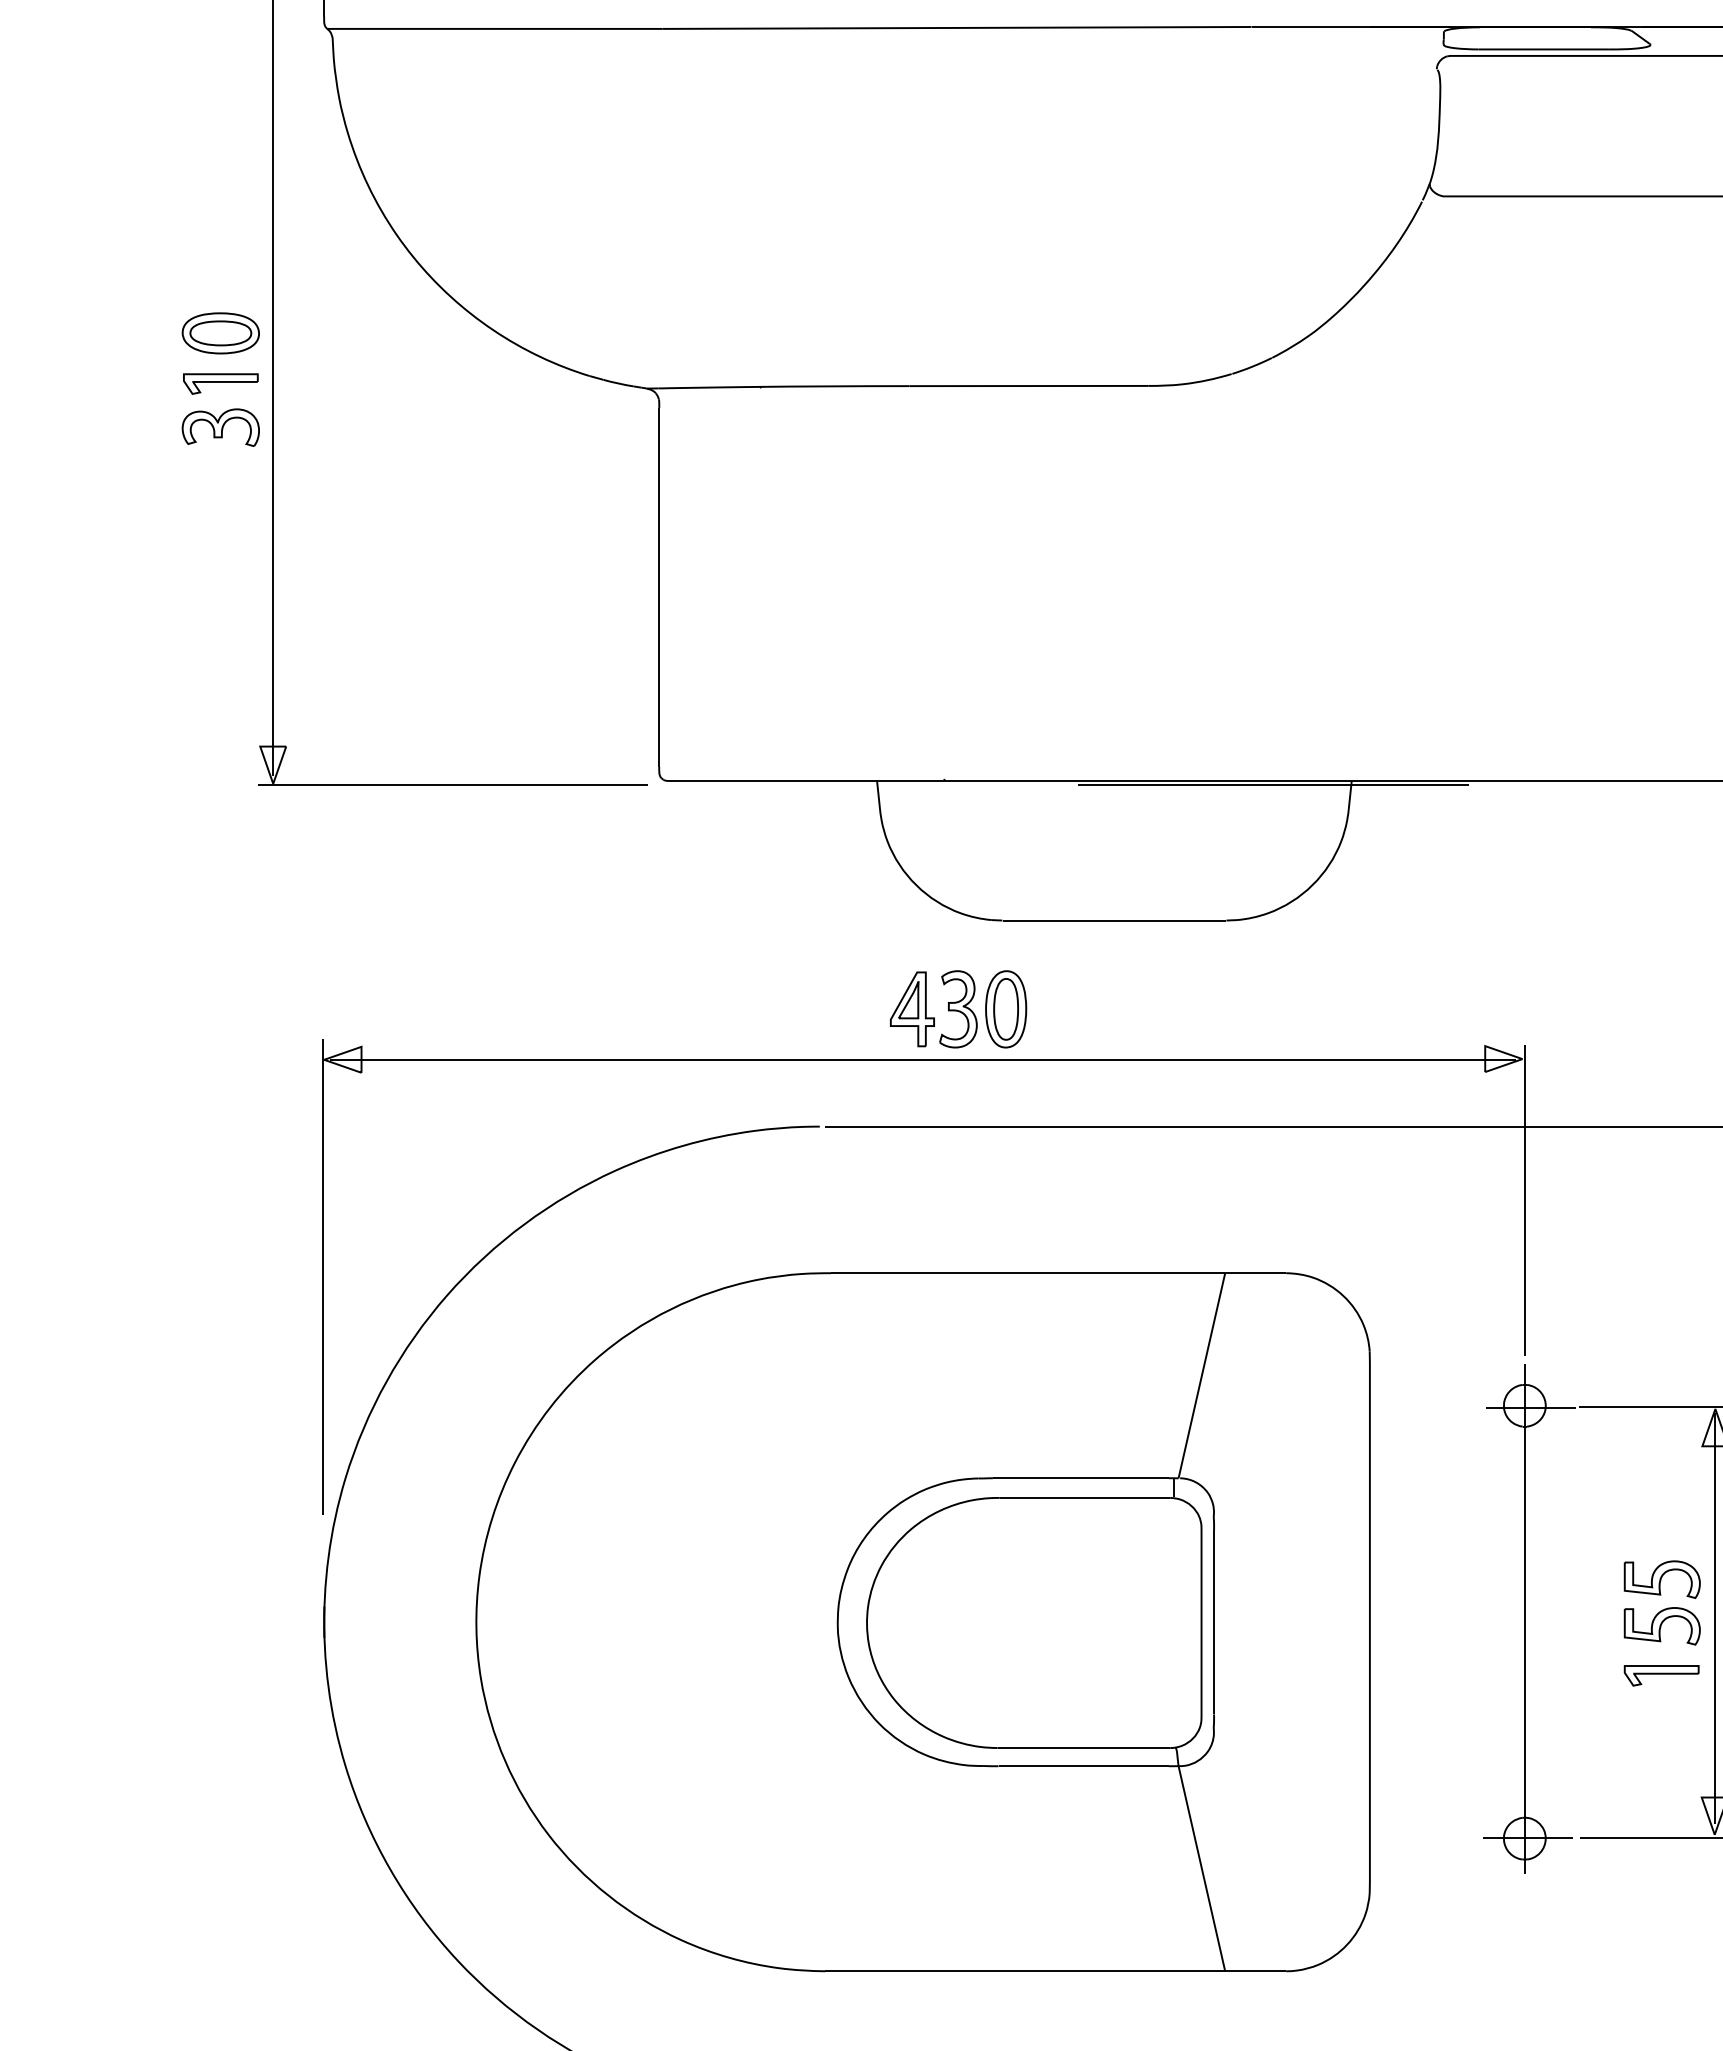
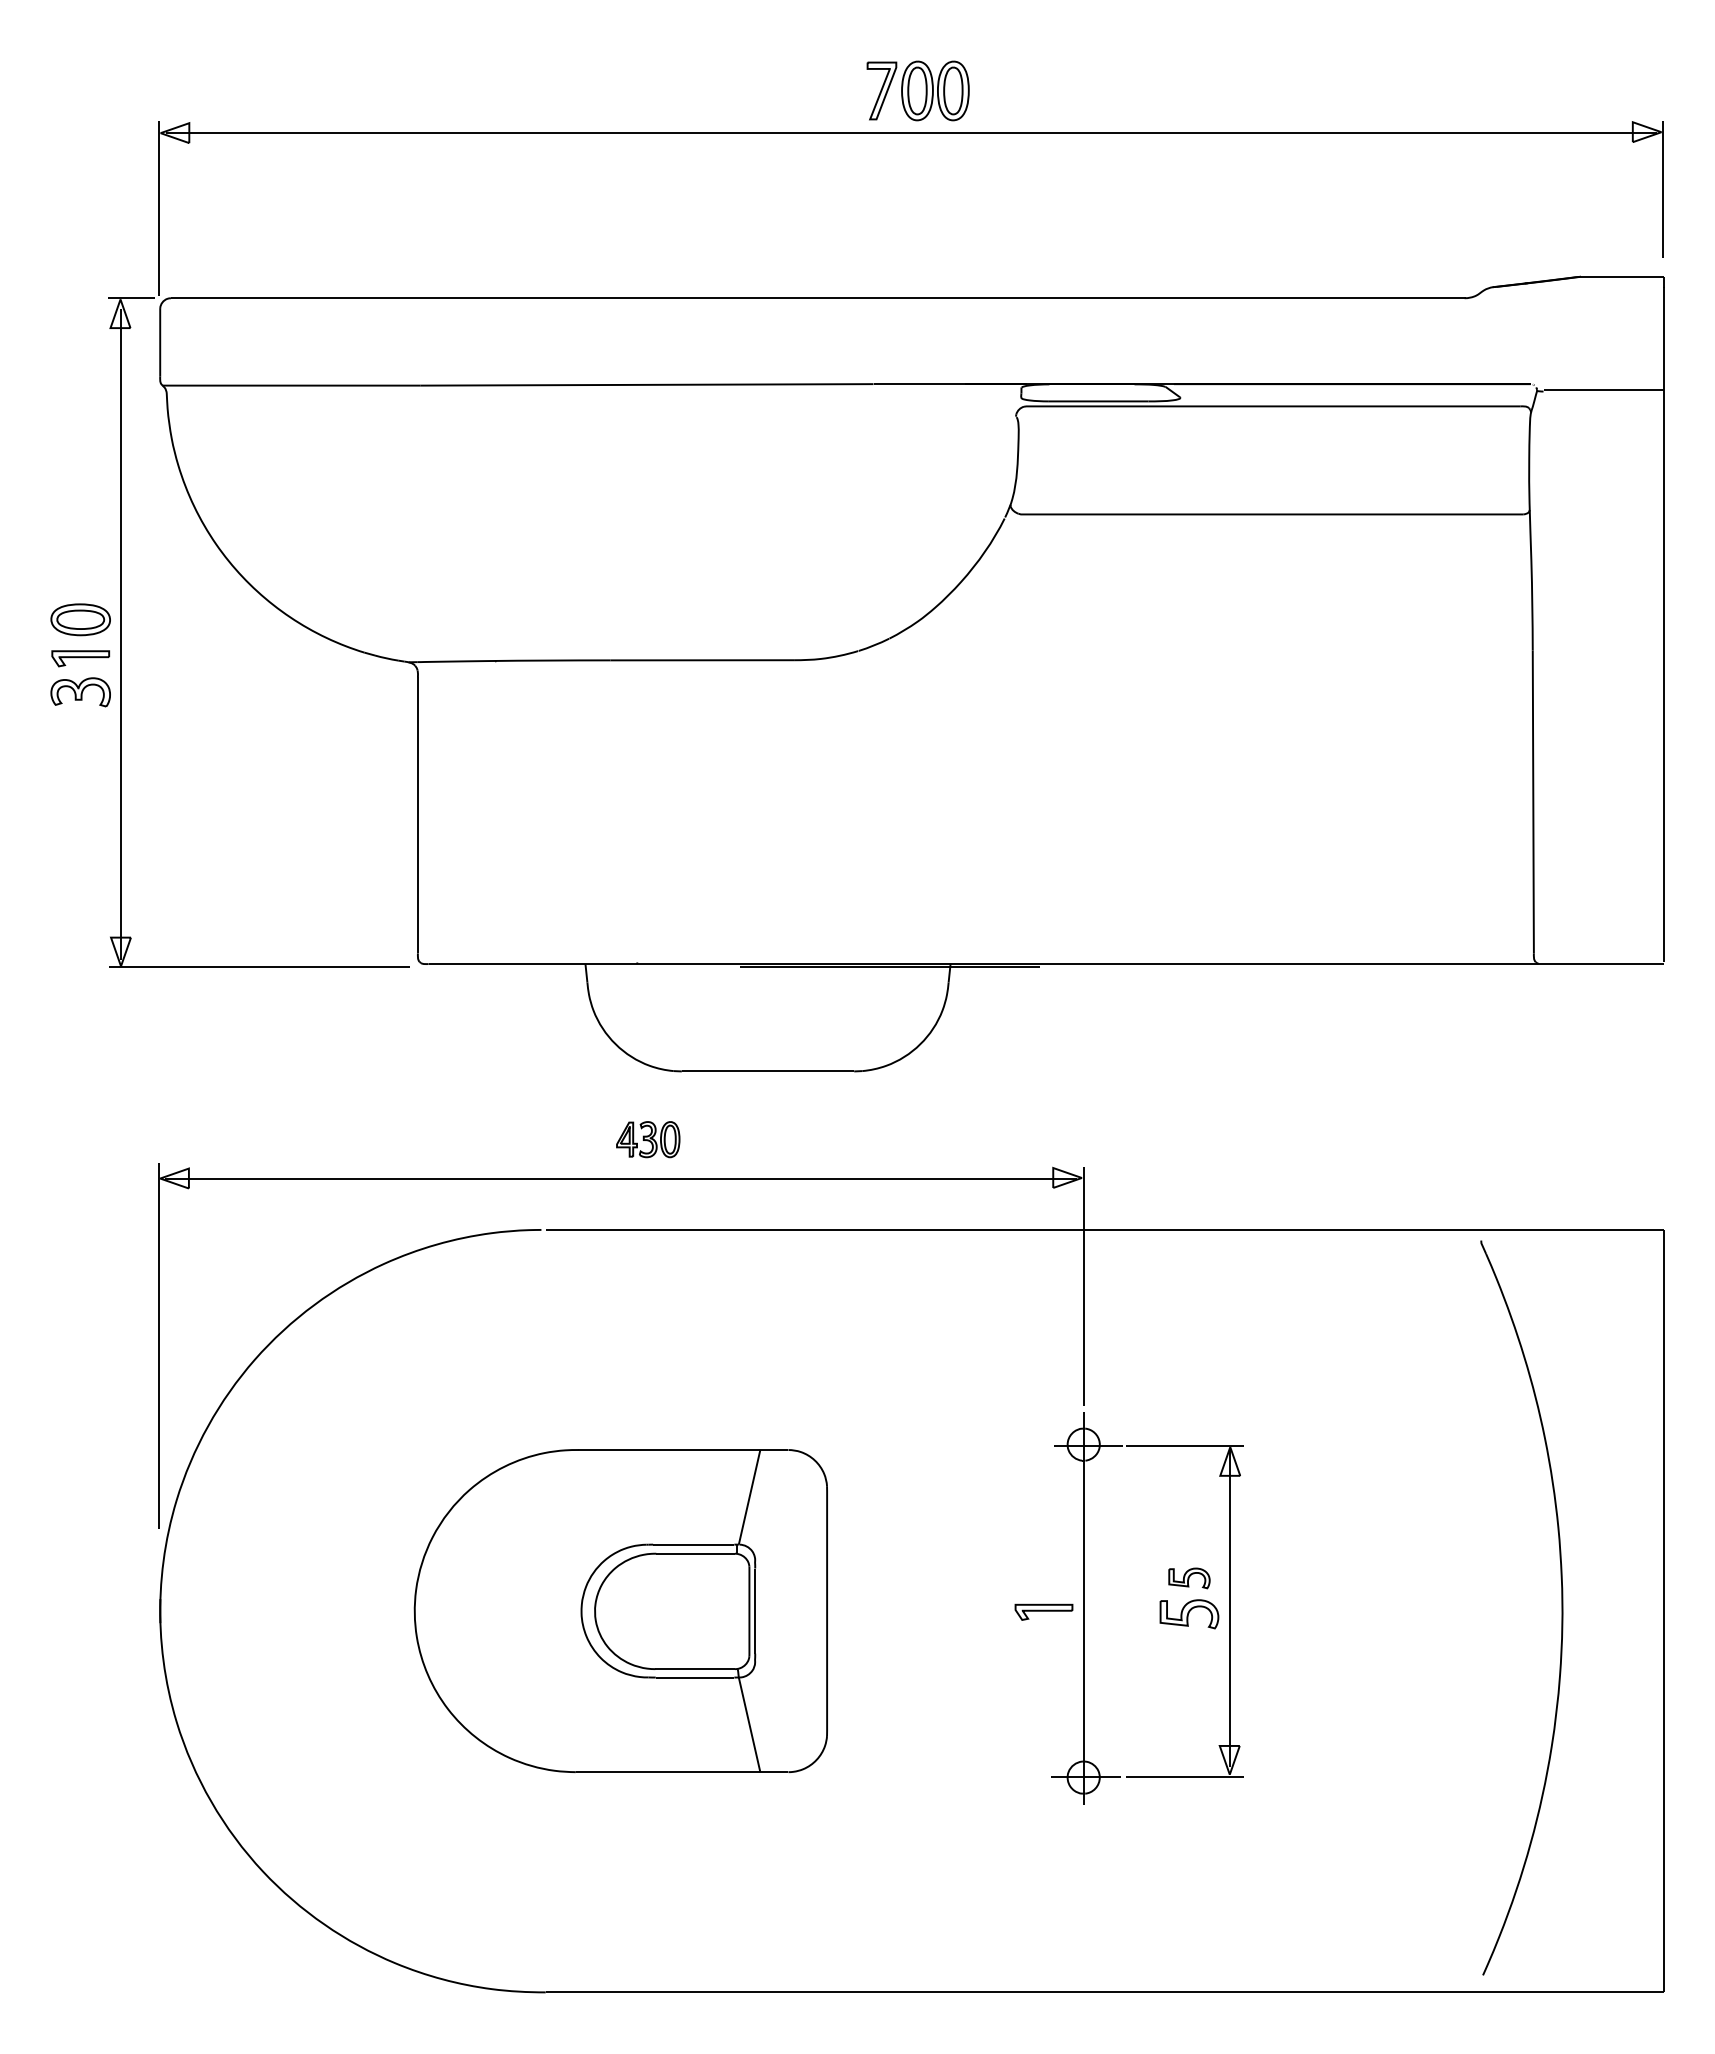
part: (959, 1009) -> (648, 1139), size x0.6
part: (1662, 1579) -> (1189, 1578), size x0.7
part: (922, 1621) -> (620, 1610), size x0.6
part: (1661, 1674) -> (1043, 1611), moved

